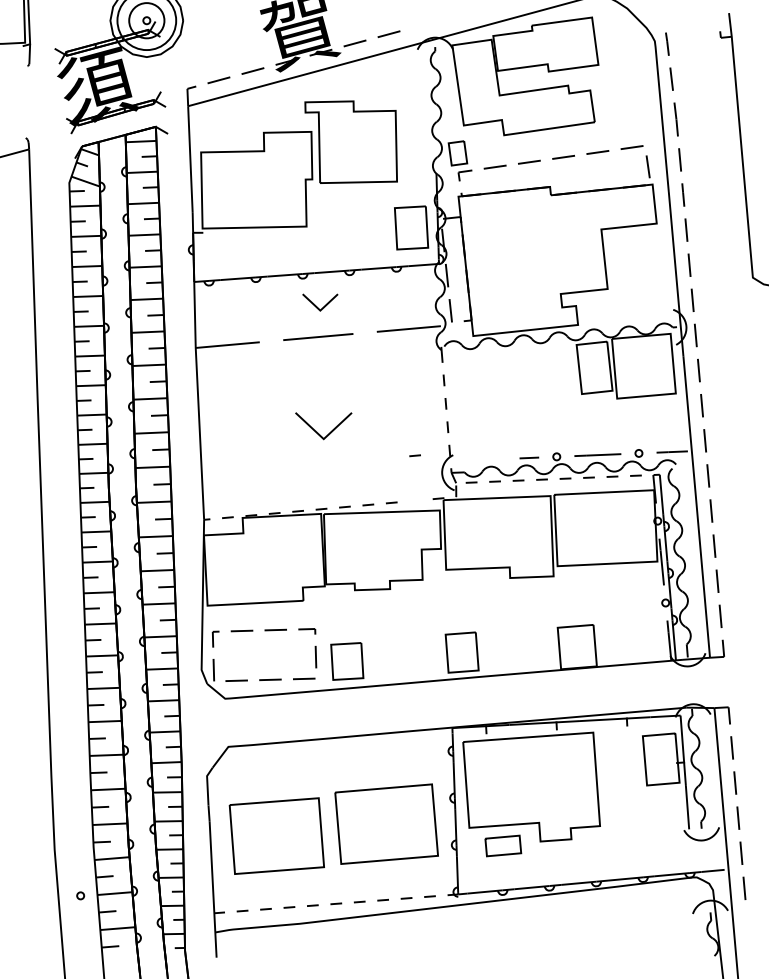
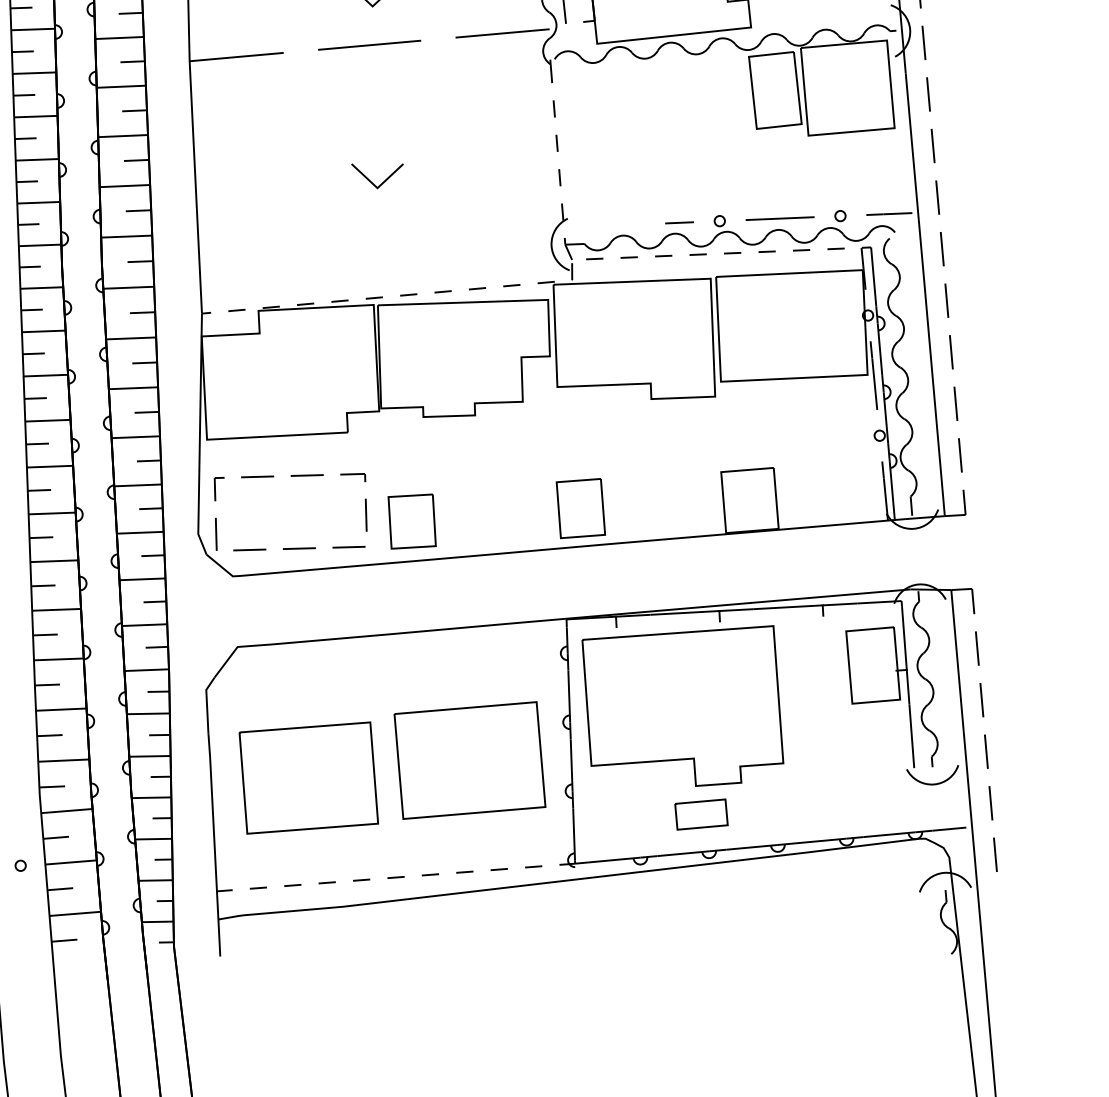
part: (323, 426) -> (377, 176), size x0.62
line: (414, 455) -> (510, 285), moved
part: (503, 845) -> (701, 813), moved

